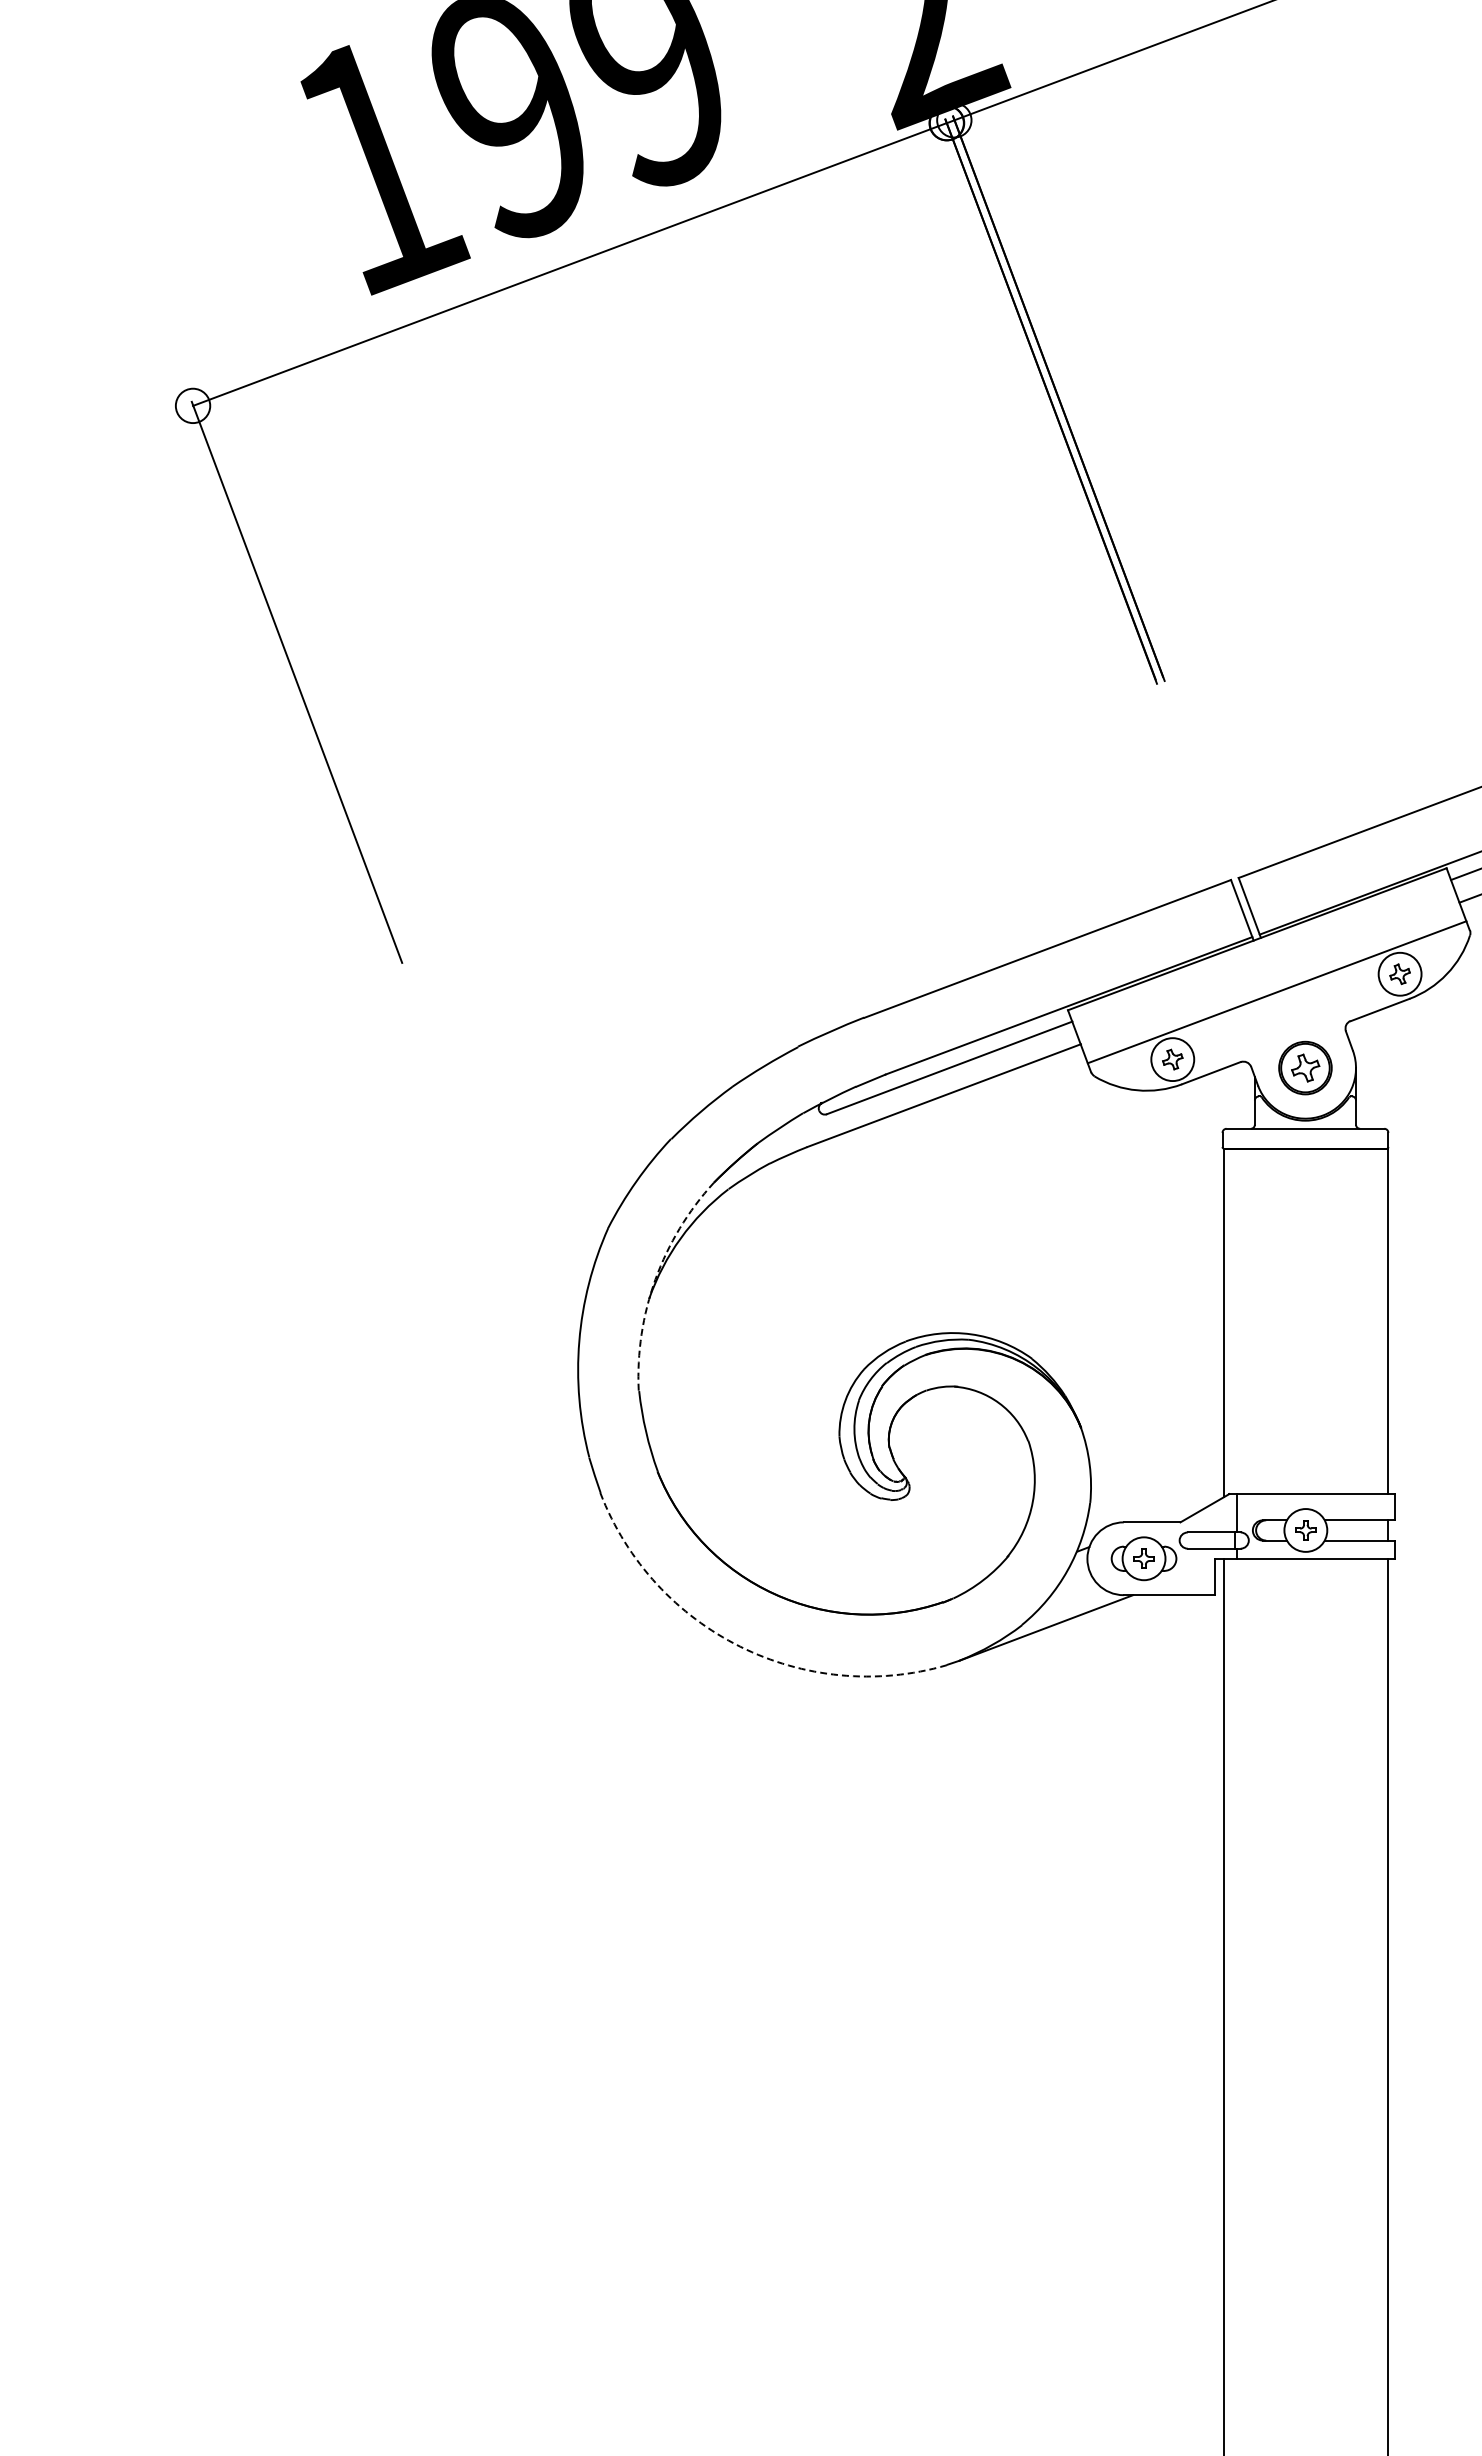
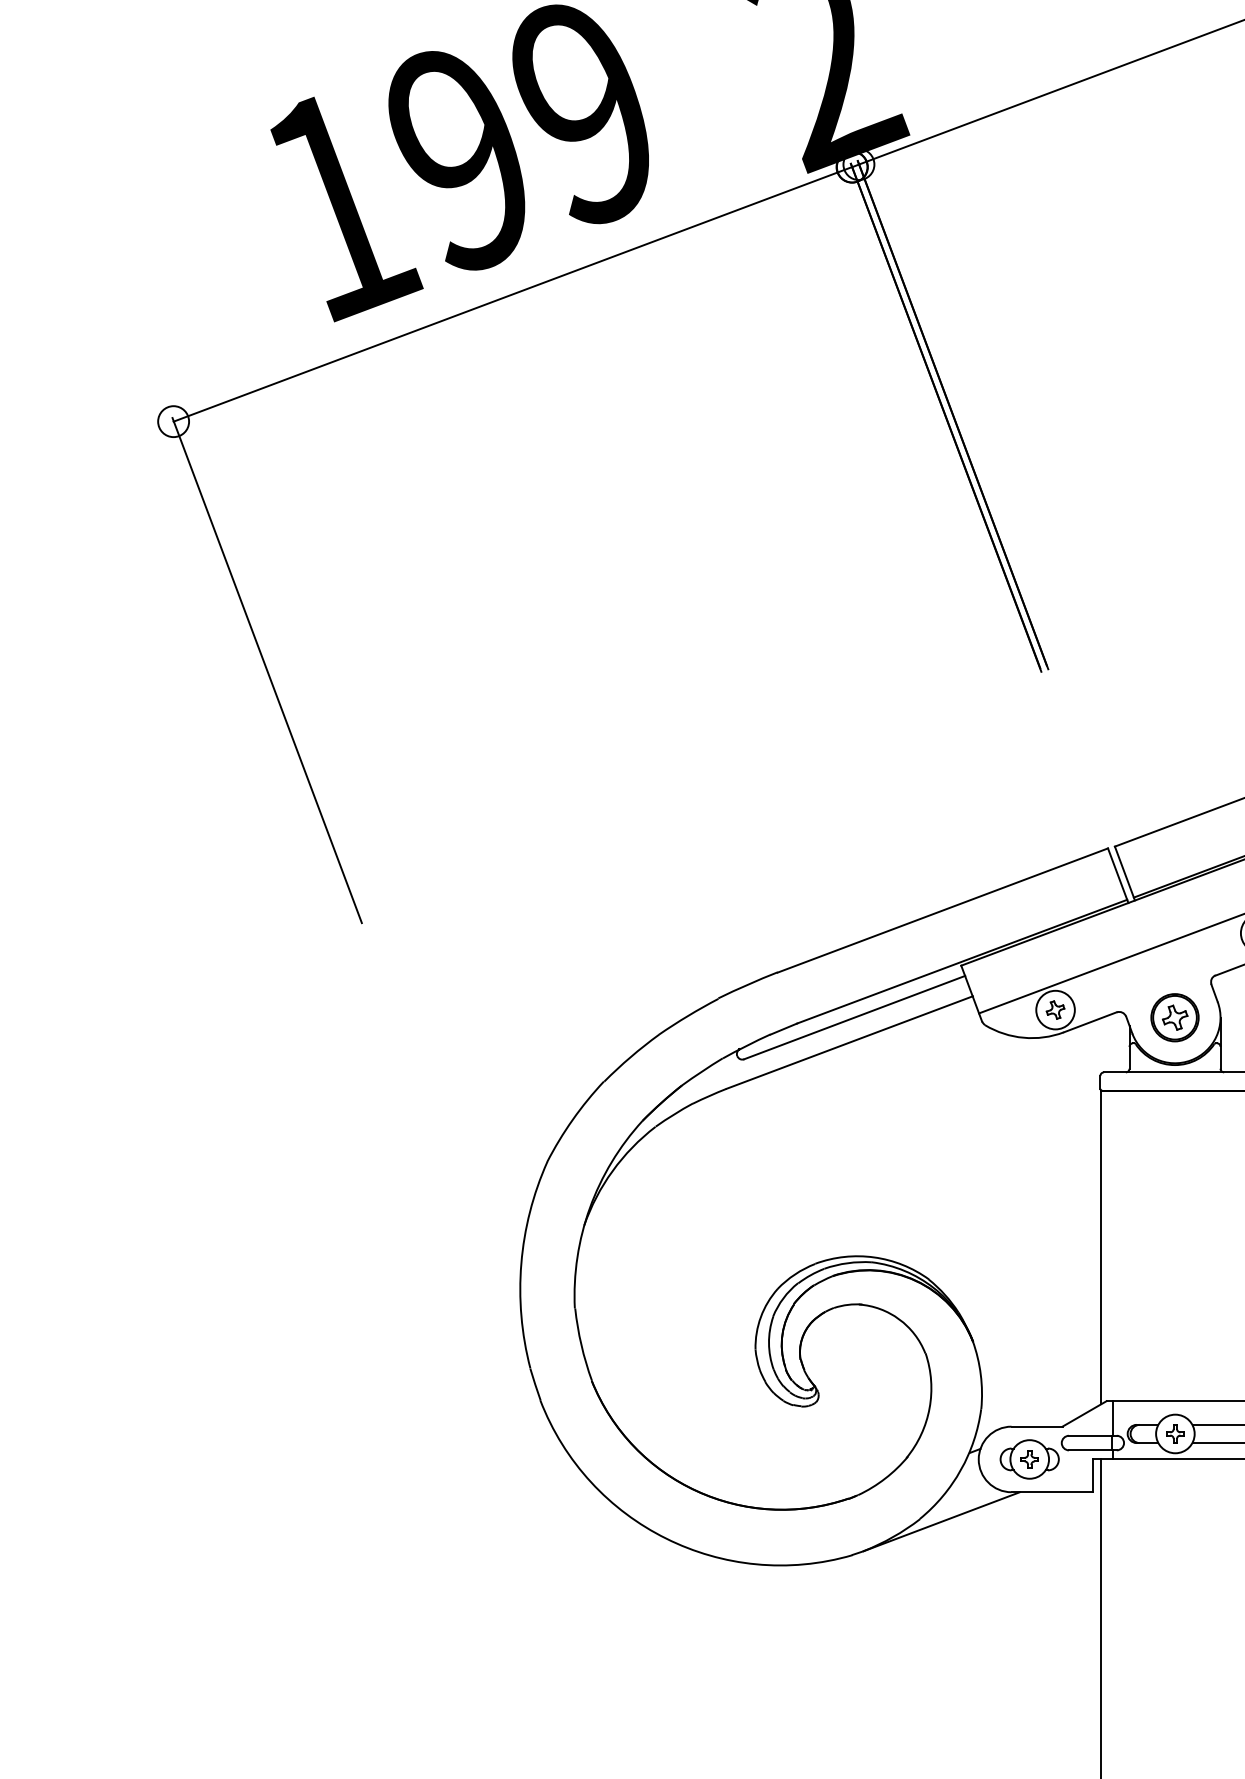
arc: (655, 1279) -> (589, 1208), dashed -> solid
arc: (740, 1646) -> (666, 1538), dashed -> solid

